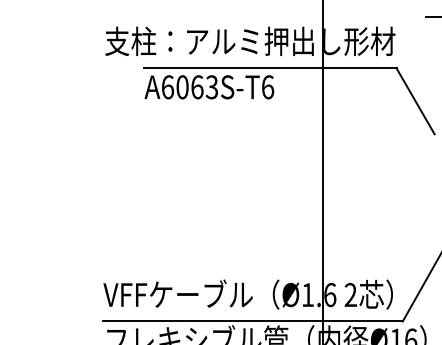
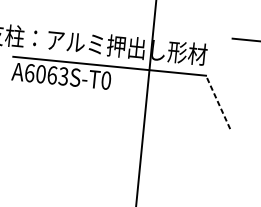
text: (268, 87) -> (106, 80), A6063S-T6 -> A6063S-T0
line: (415, 100) -> (218, 101), solid -> dashed

